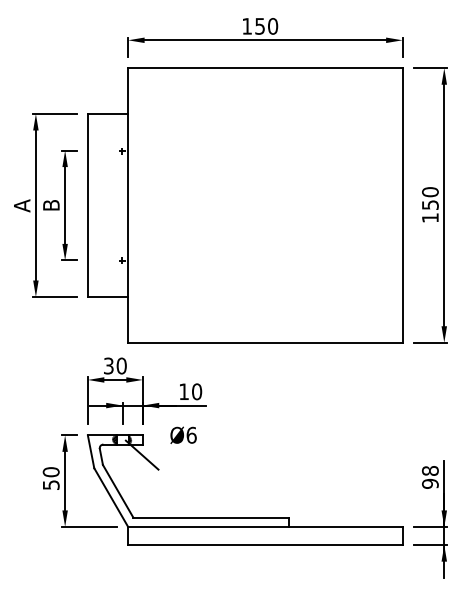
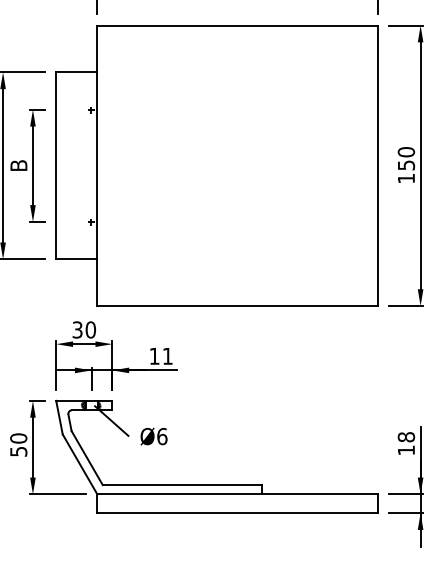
text: (197, 391) -> (168, 355), 10 -> 11
text: (183, 434) -> (153, 435), moved
text: (430, 483) -> (406, 450), 98 -> 18

